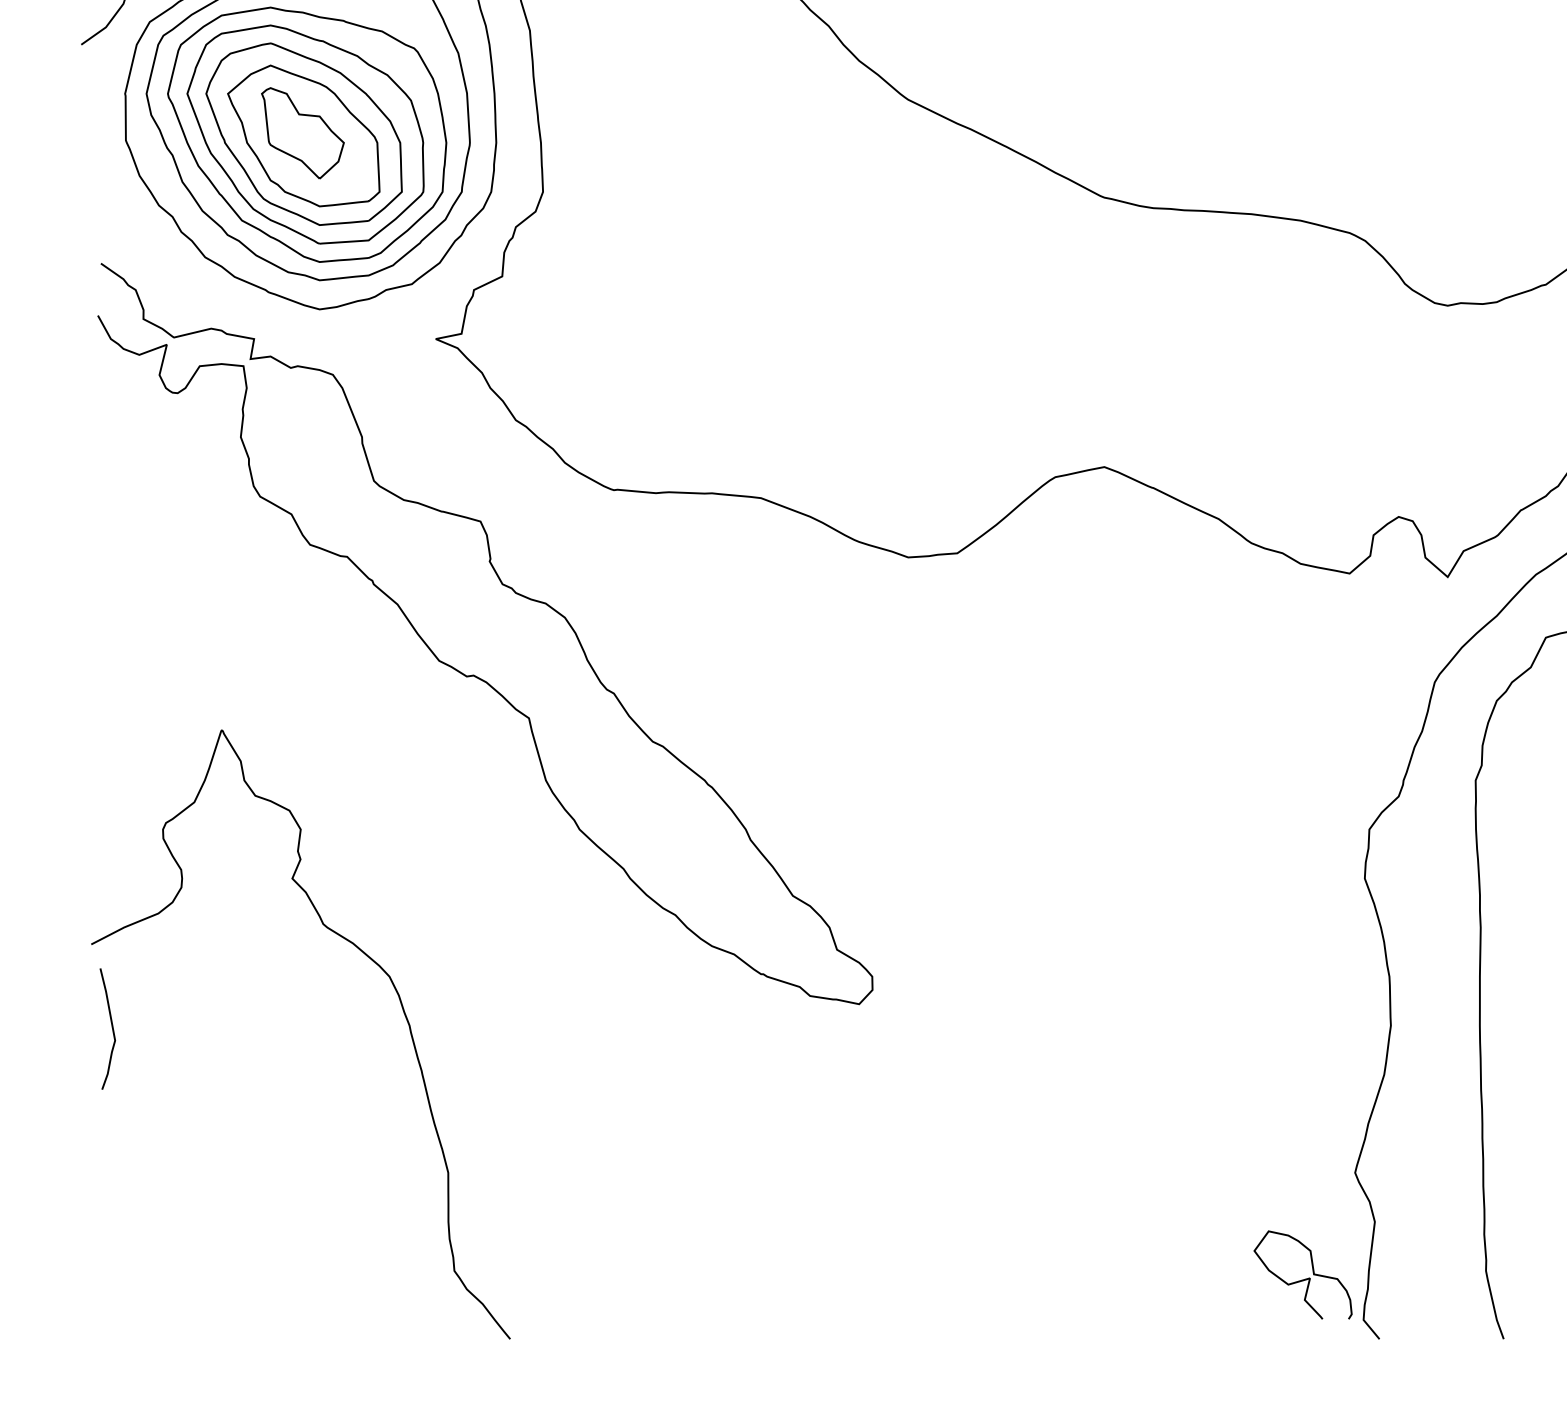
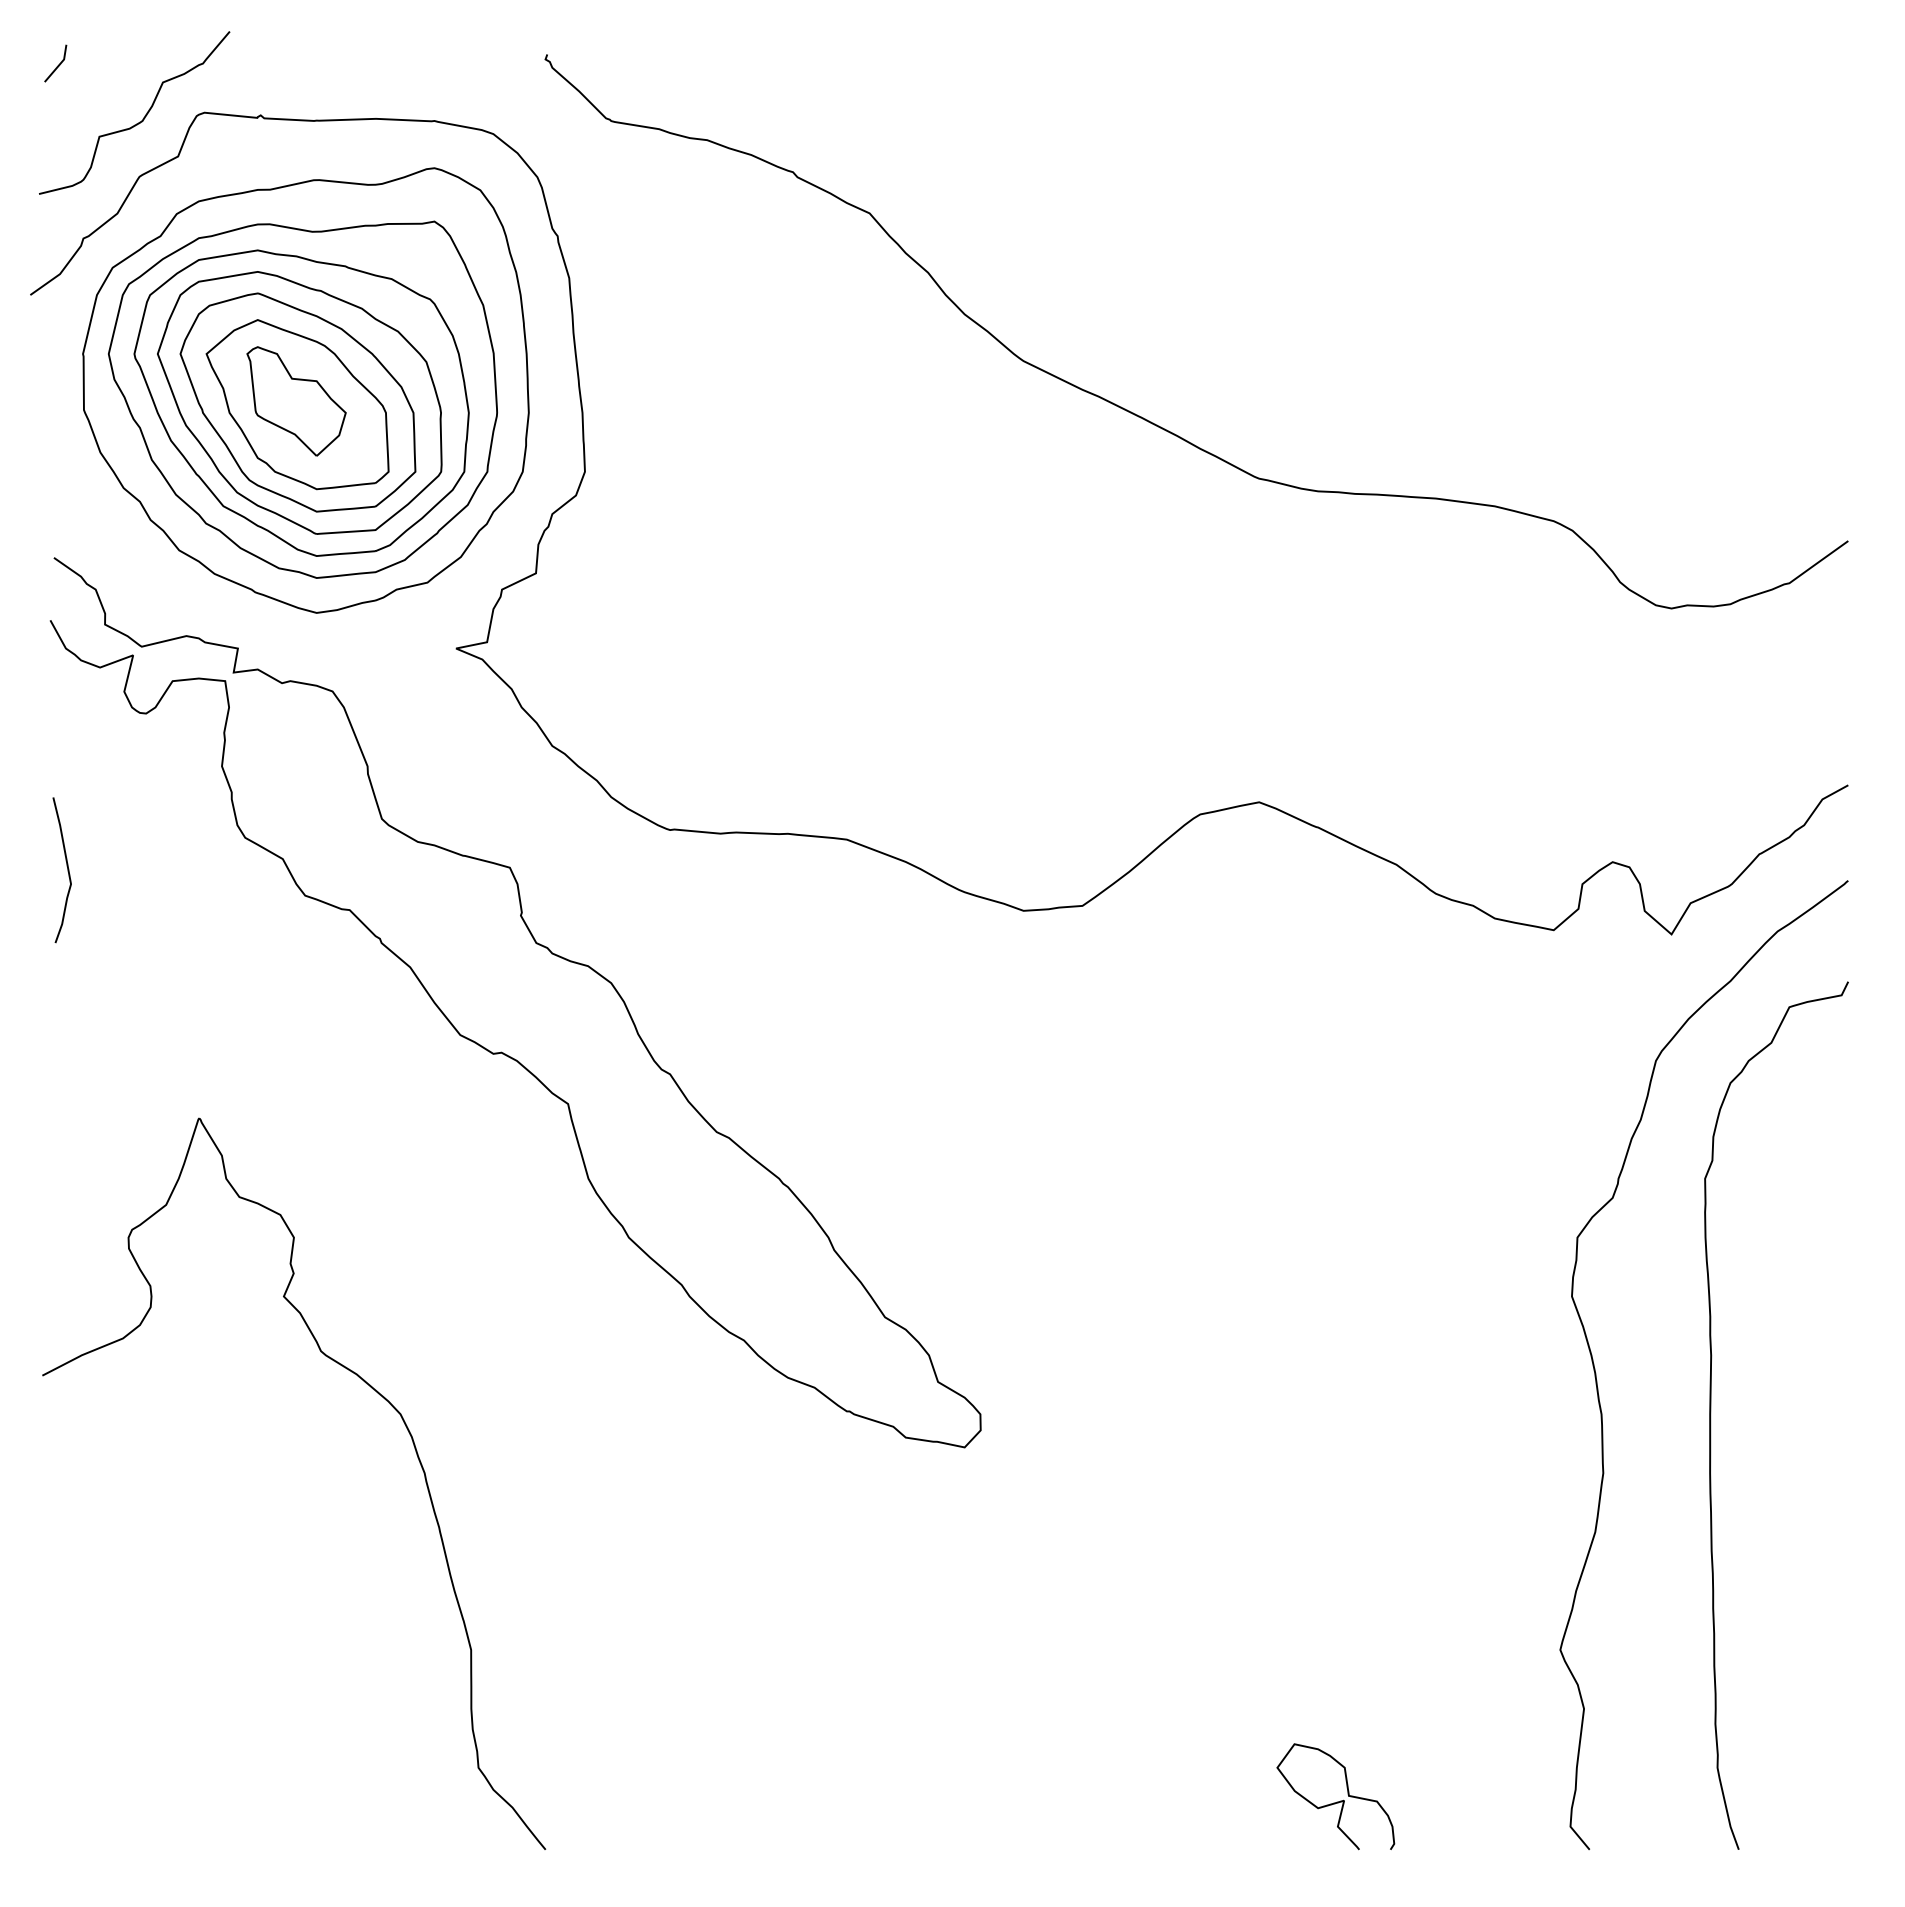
curve: (112, 1029) -> (67, 870), moved
curve: (1304, 1279) -> (1337, 1801), moved

